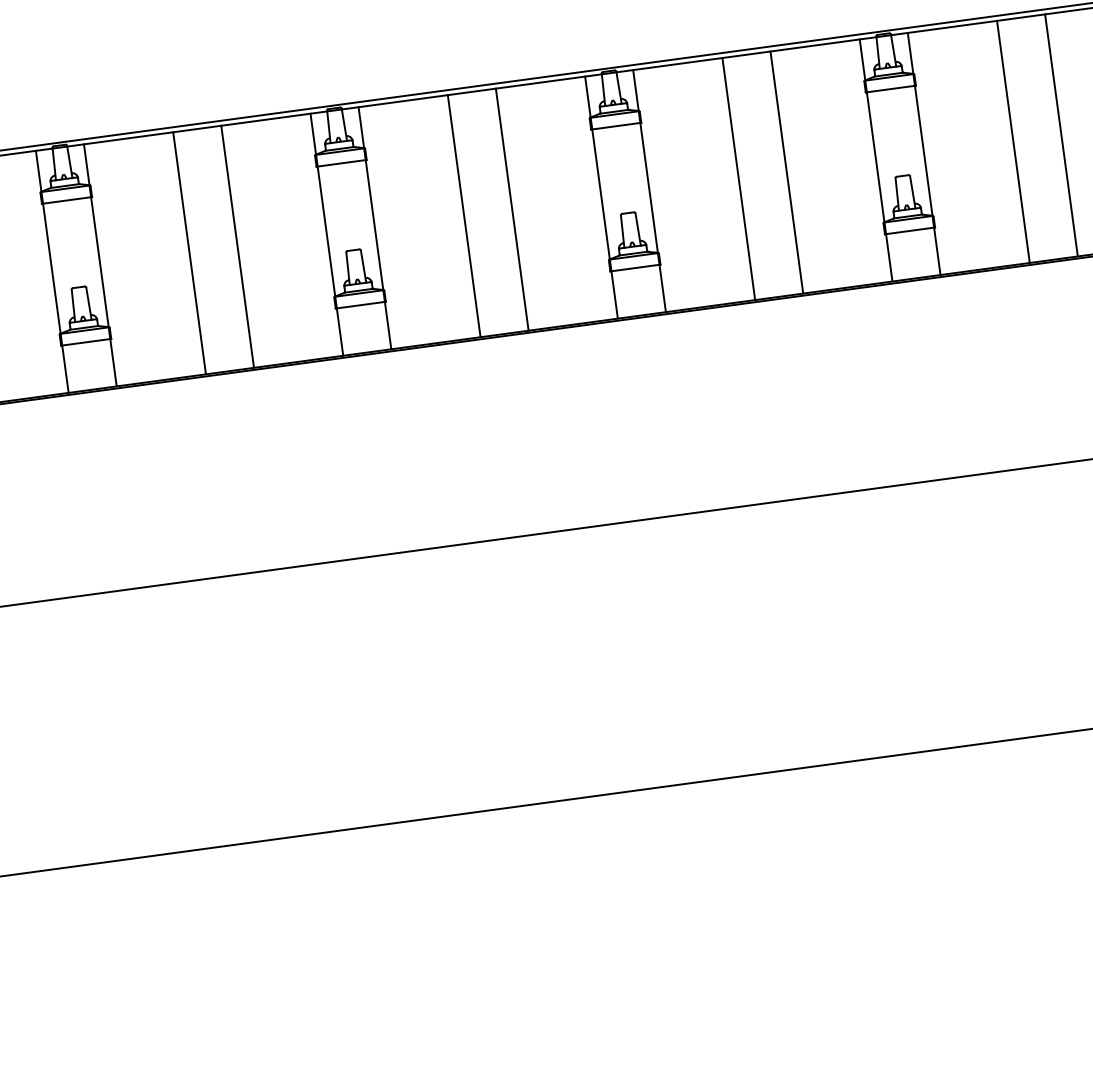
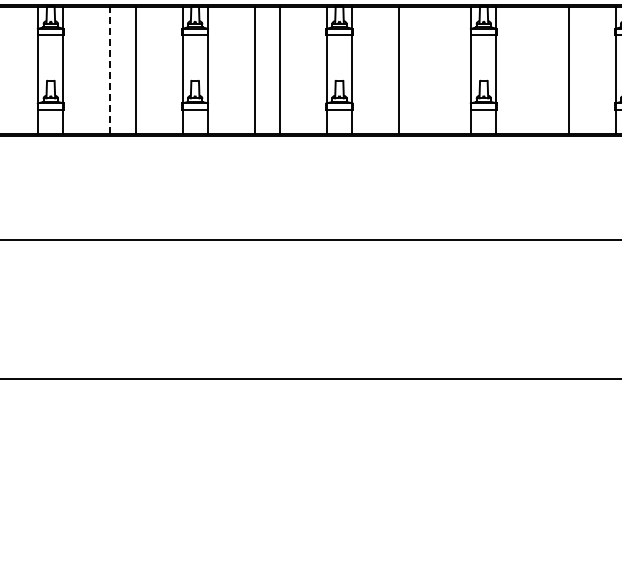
line: (1013, 141) -> (543, 70), removed
line: (787, 171) -> (424, 70), removed
line: (189, 252) -> (110, 70), solid -> dashed

